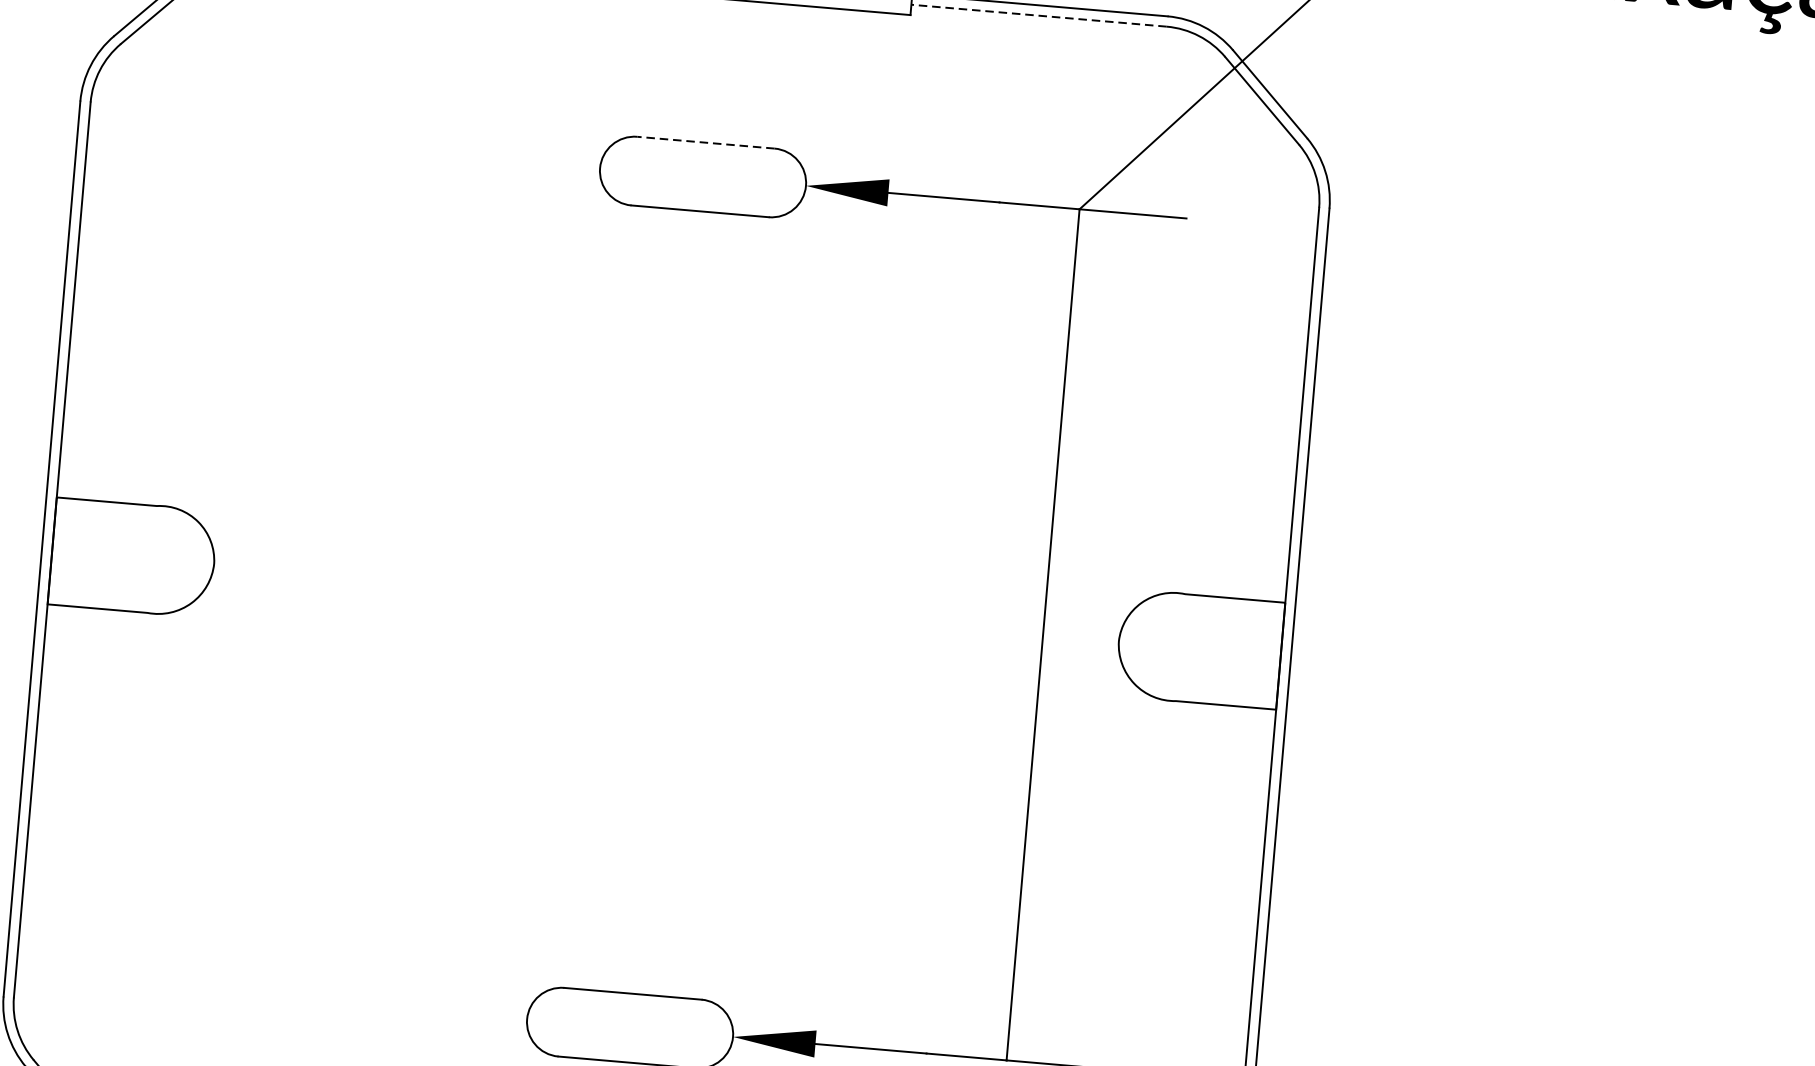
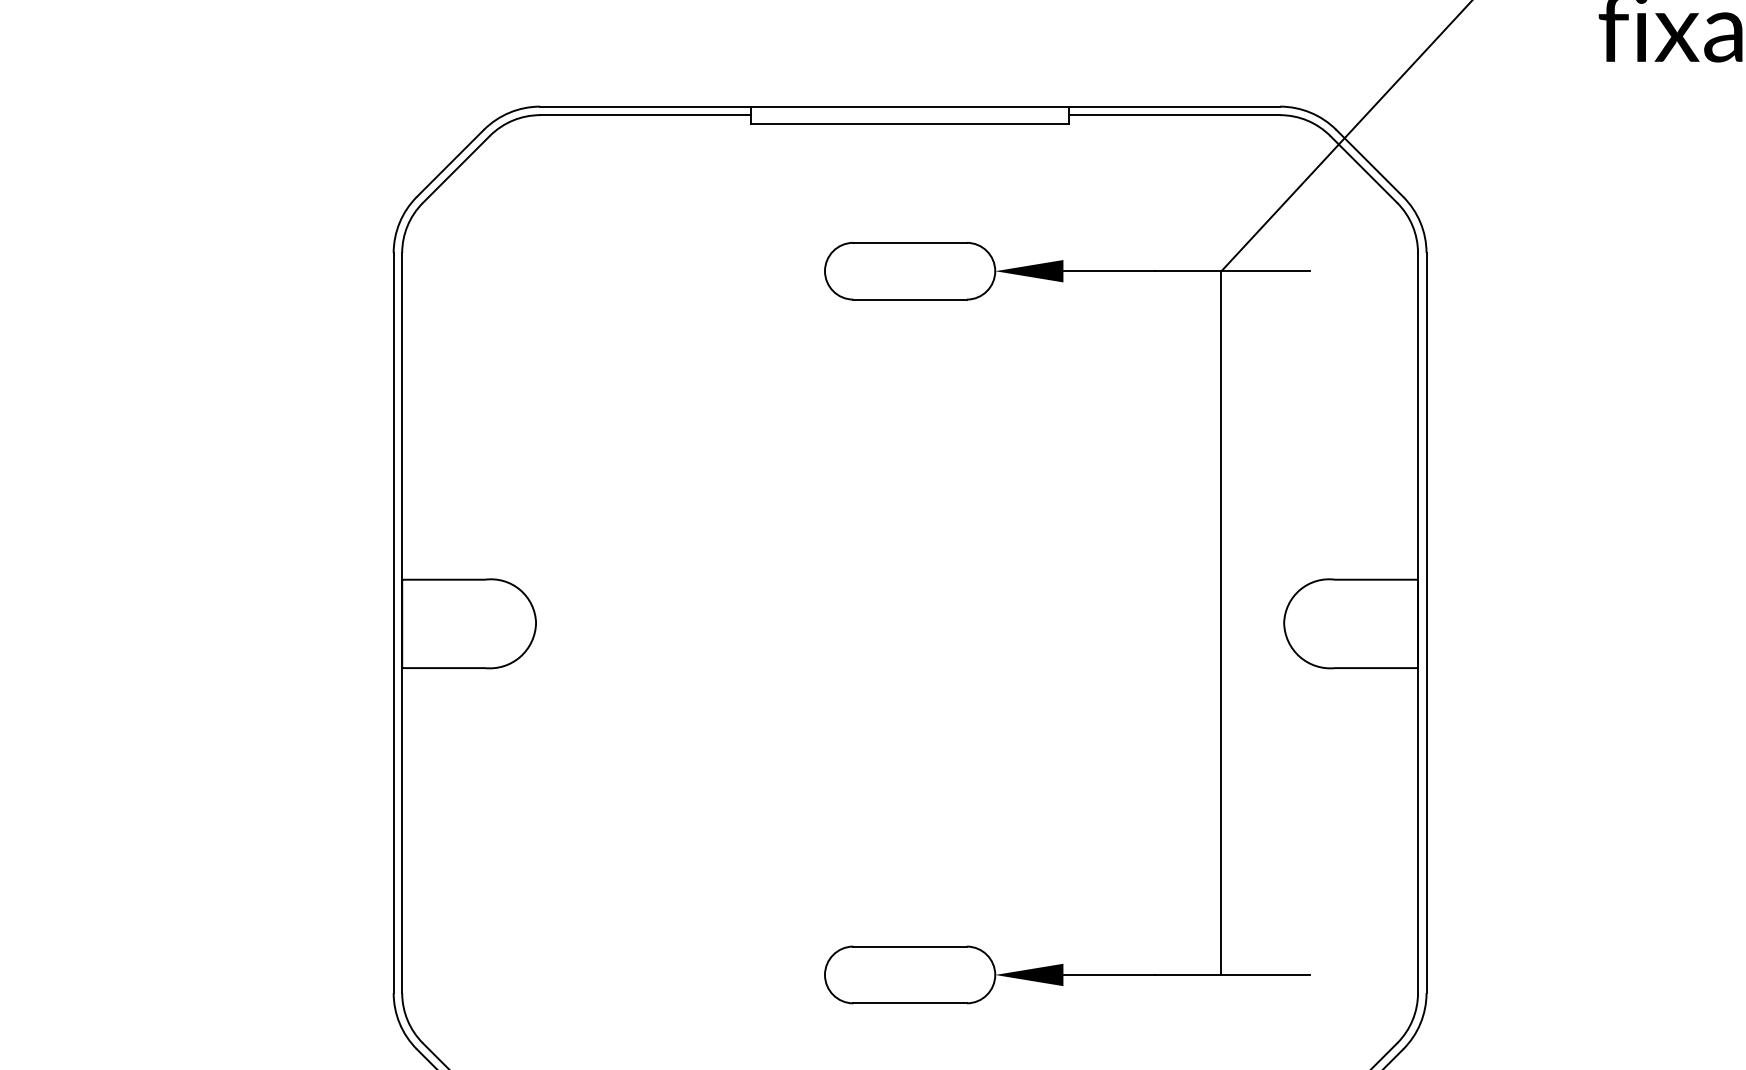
line: (1038, 16) -> (1174, 115), dashed -> solid
line: (706, 142) -> (910, 242), dashed -> solid

